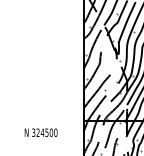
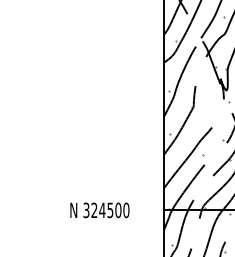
text: (40, 132) -> (98, 209), moved

